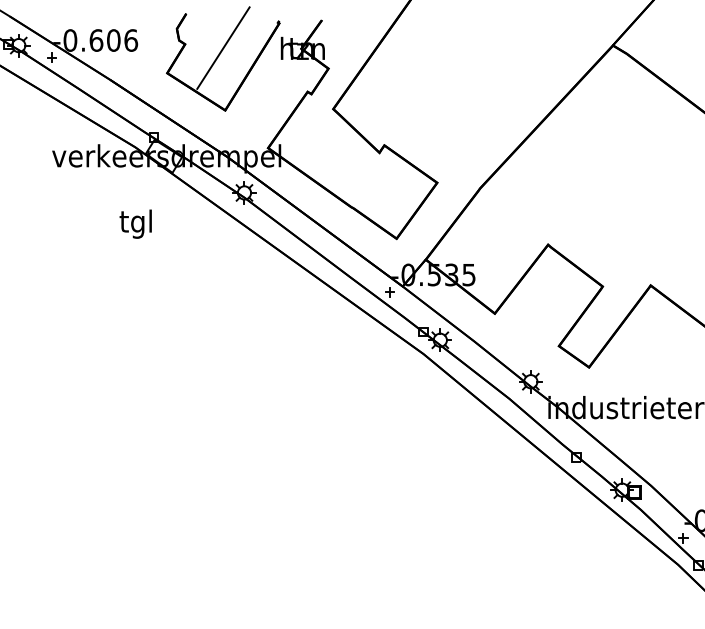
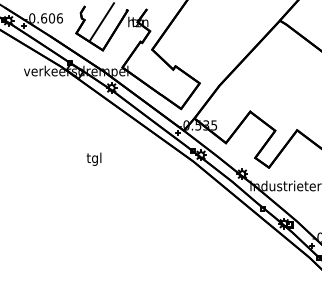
text: (134, 222) -> (93, 158), moved

